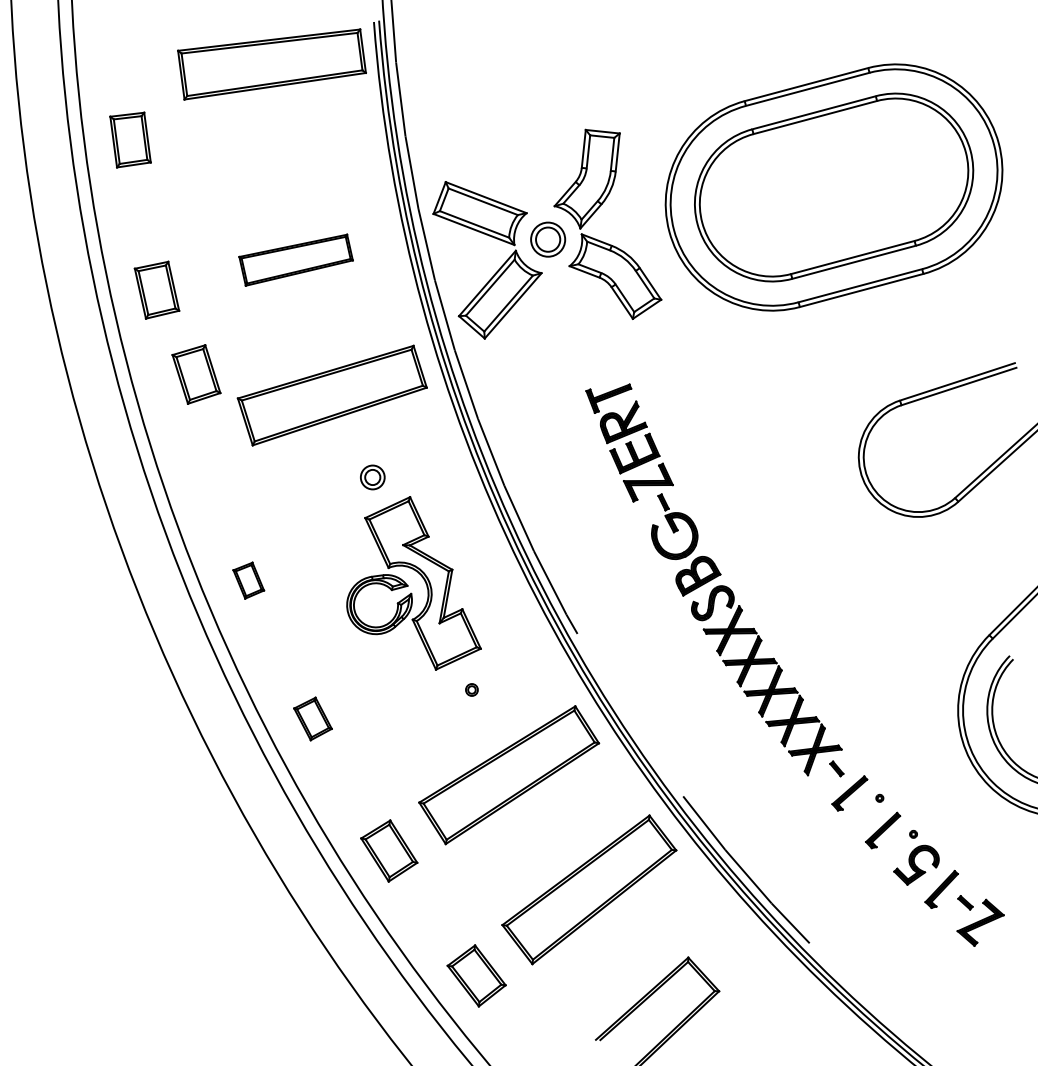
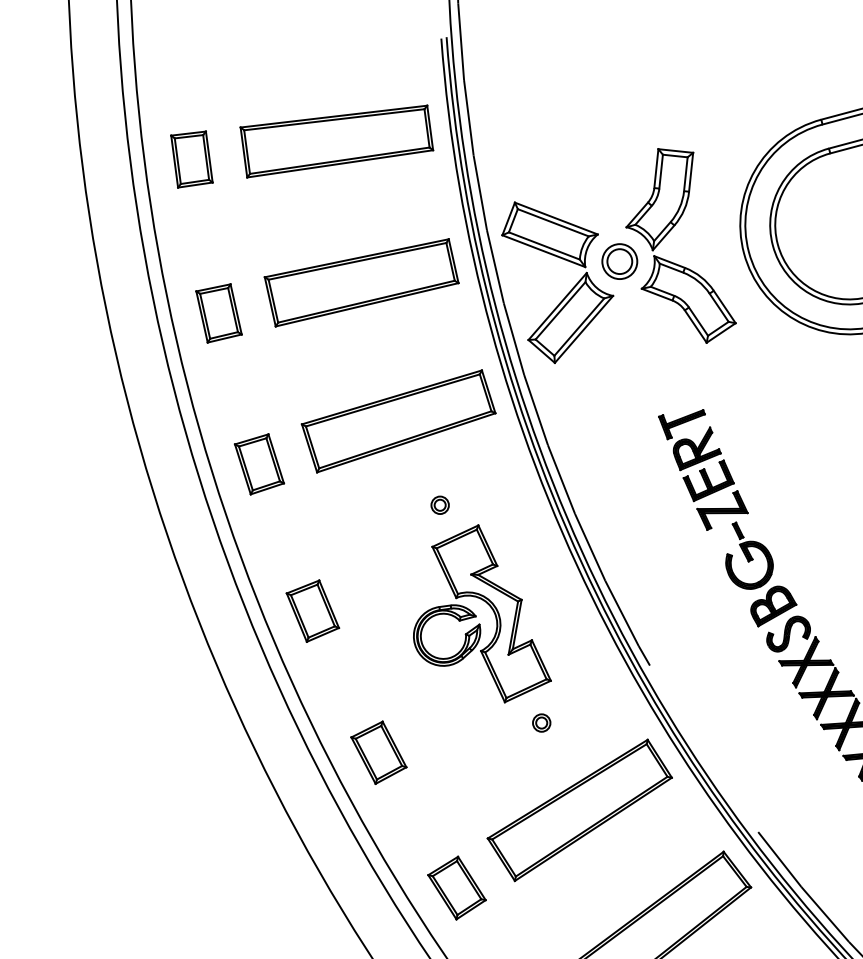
part: (271, 64) -> (336, 141), moved
part: (295, 259) -> (360, 281), size x1.67
part: (196, 374) -> (259, 464), moved
part: (372, 477) -> (439, 505), size x0.71
part: (248, 580) -> (312, 610), size x1.67
part: (471, 689) -> (541, 722), size x1.43
part: (312, 718) -> (378, 752), size x1.43

